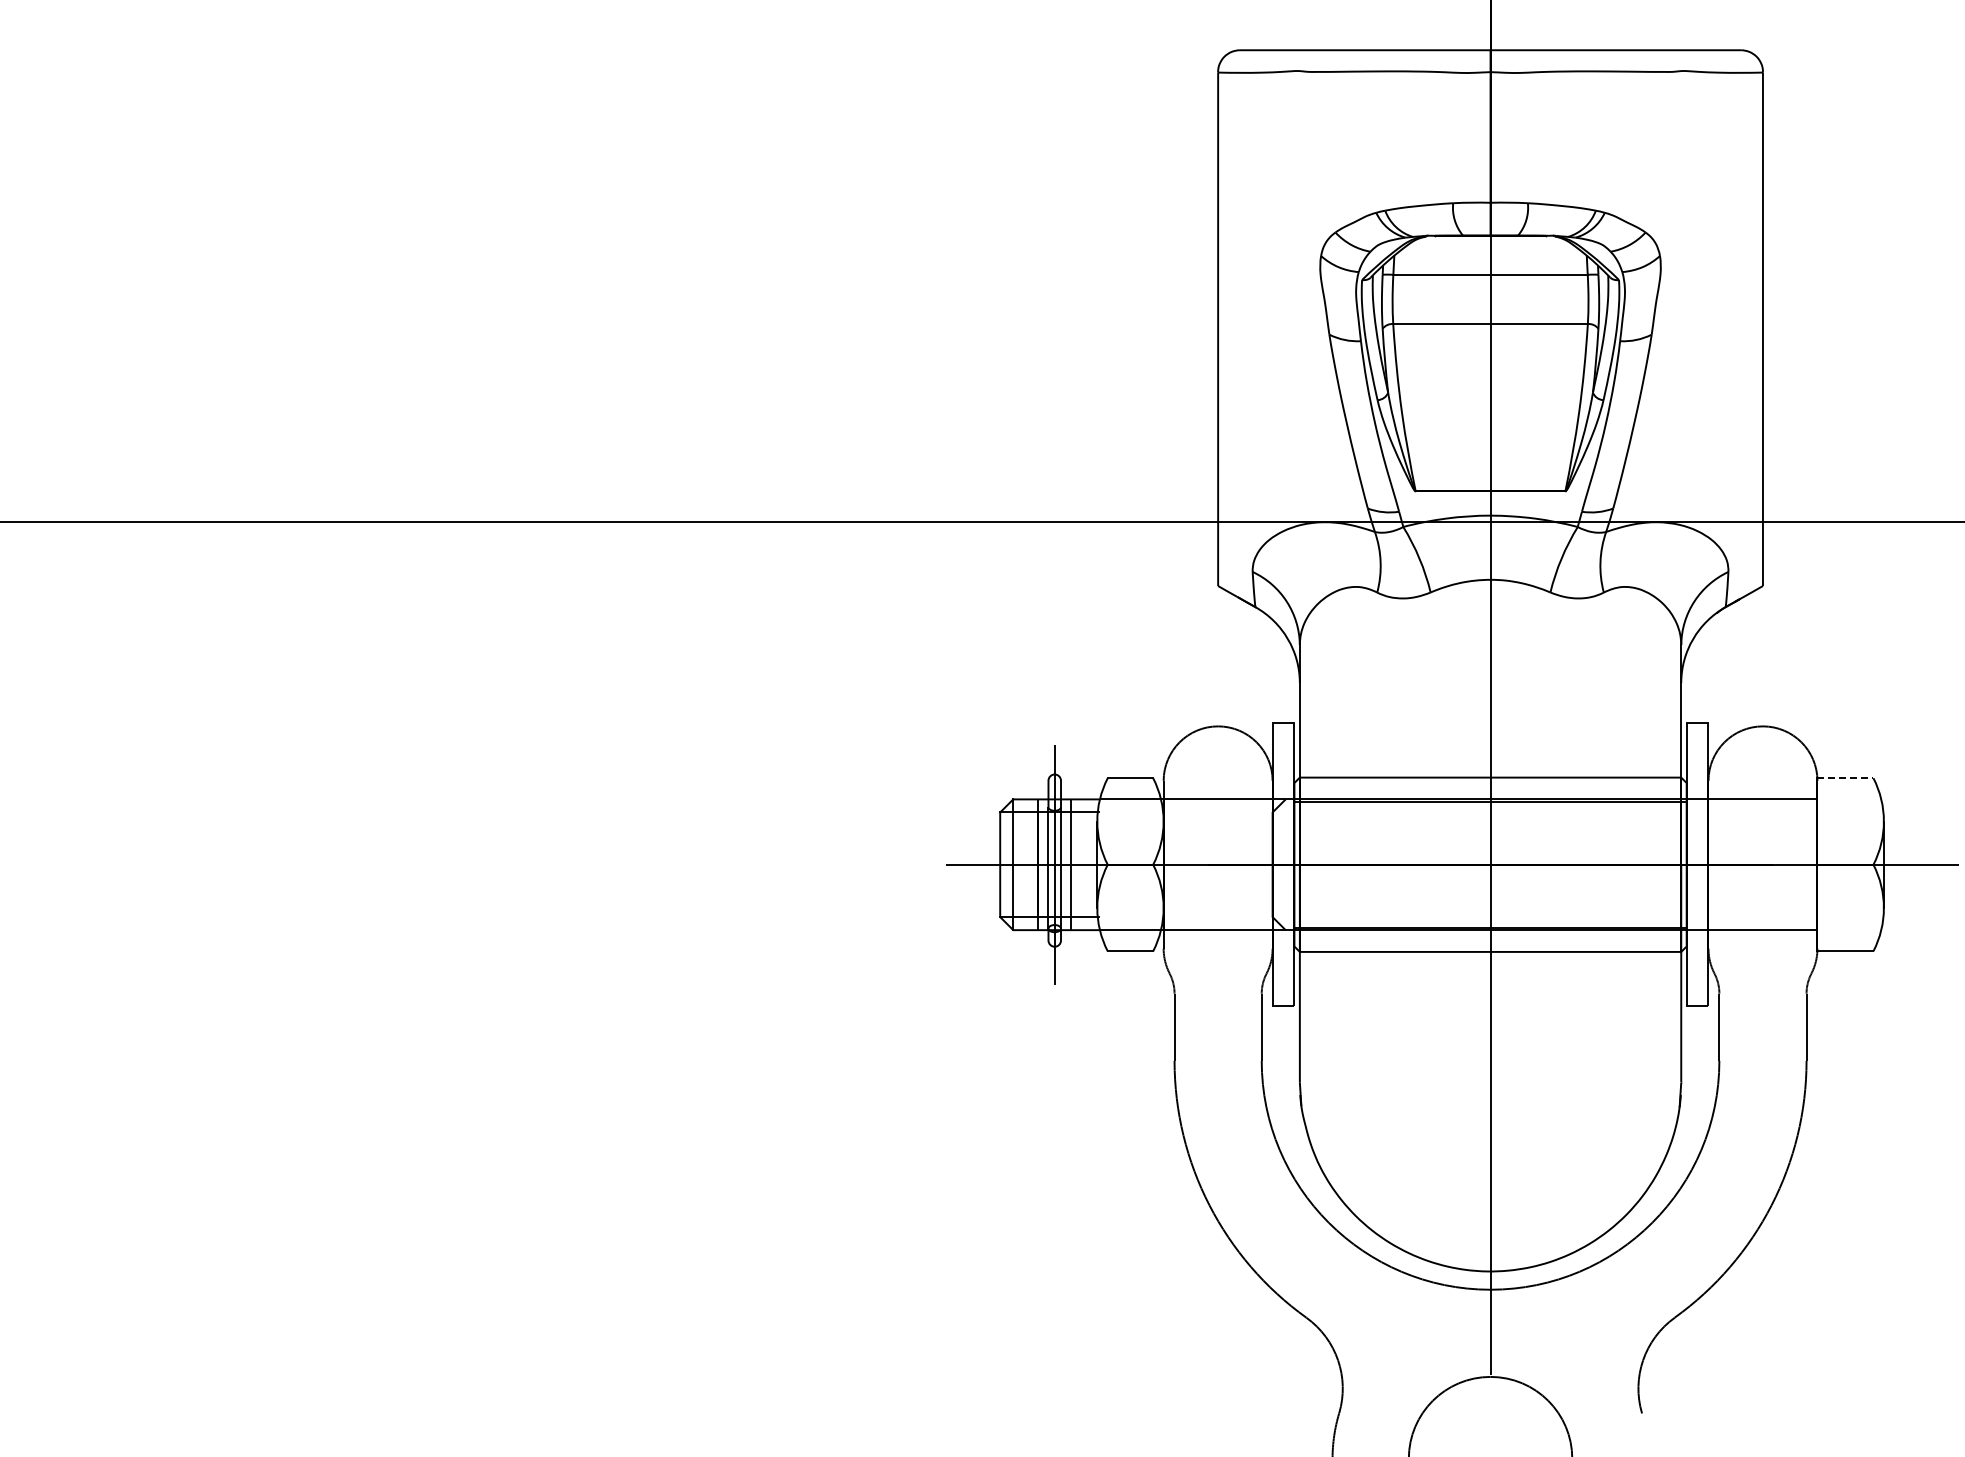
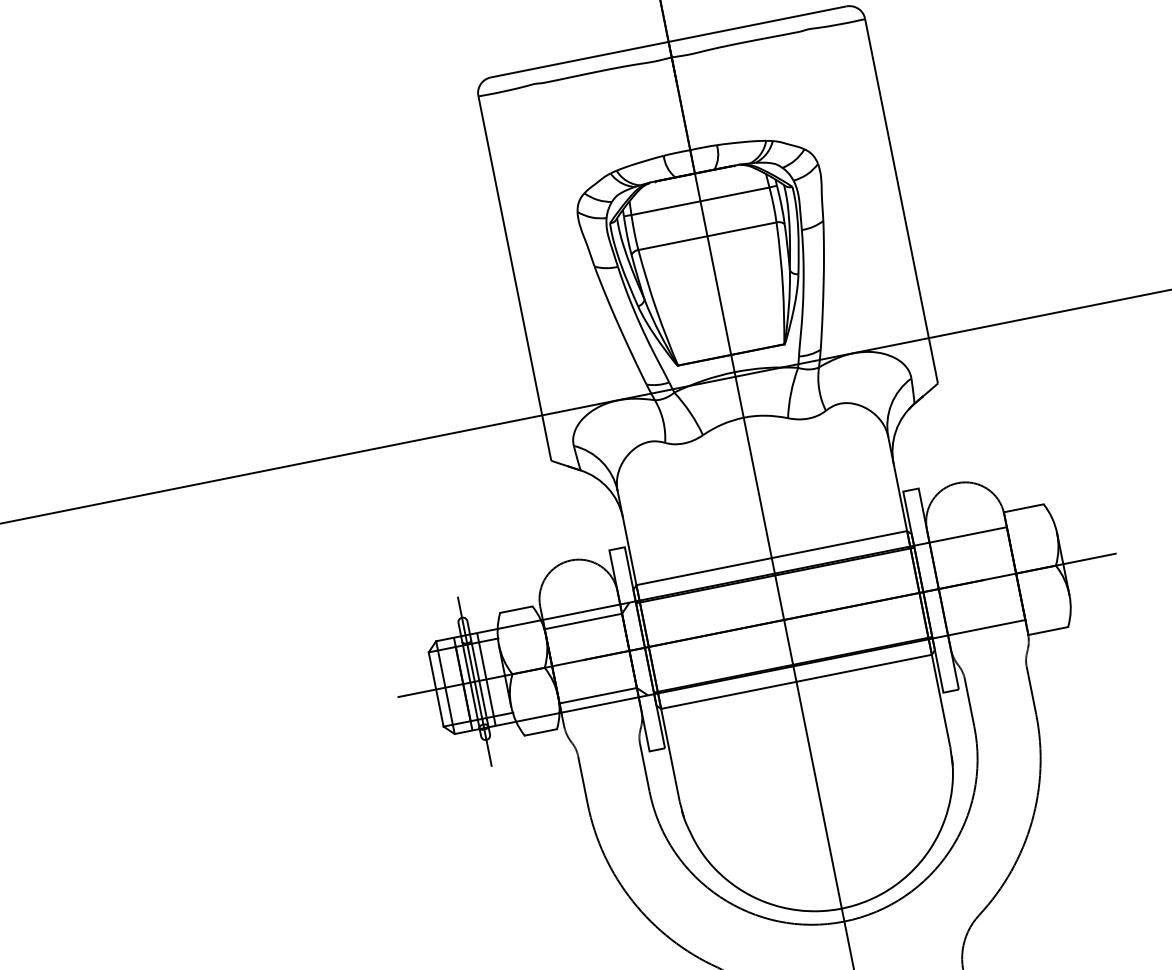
line: (1845, 778) -> (1023, 508), dashed -> solid
line: (1217, 812) -> (582, 621), added
line: (1217, 917) -> (597, 696), added

